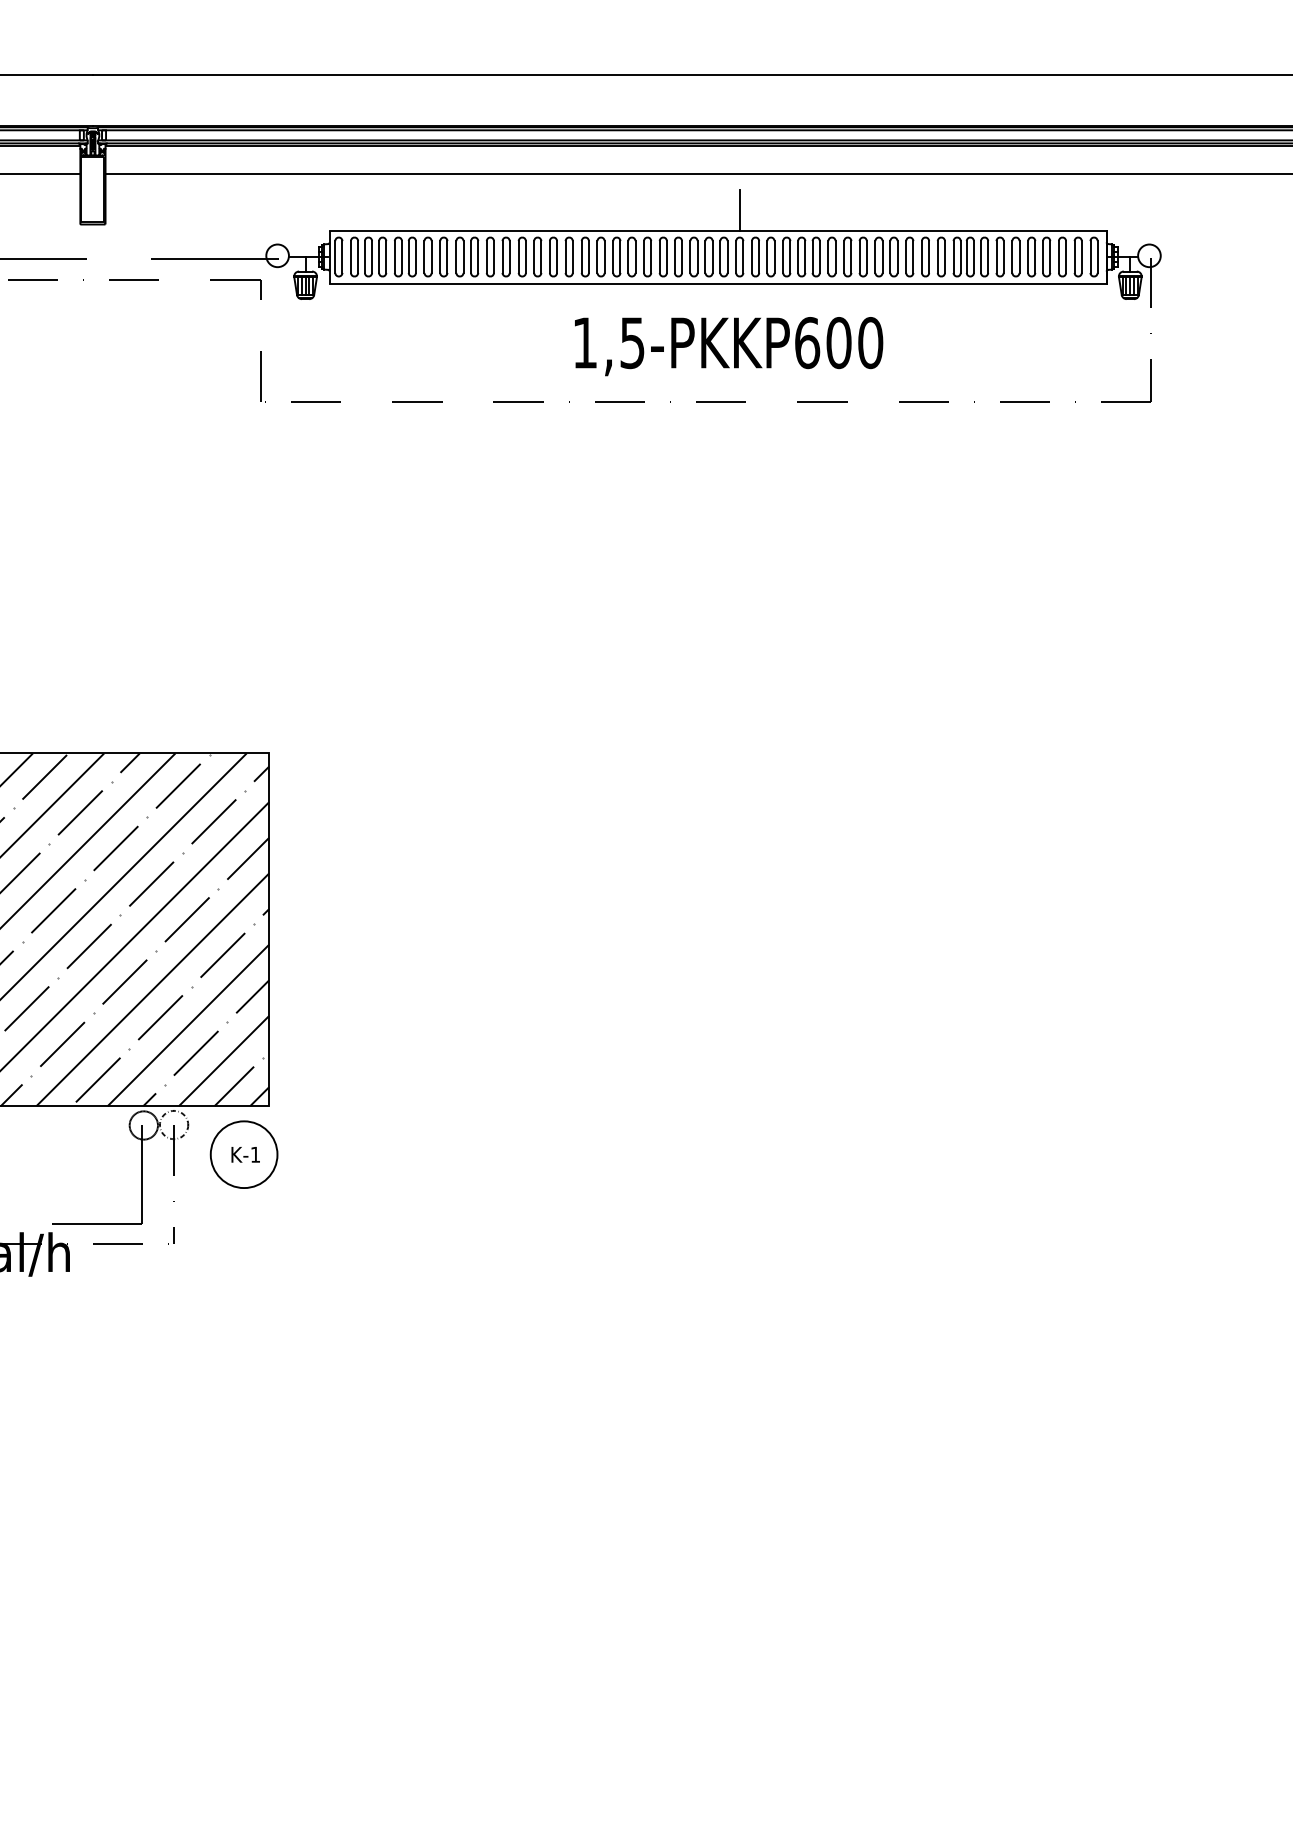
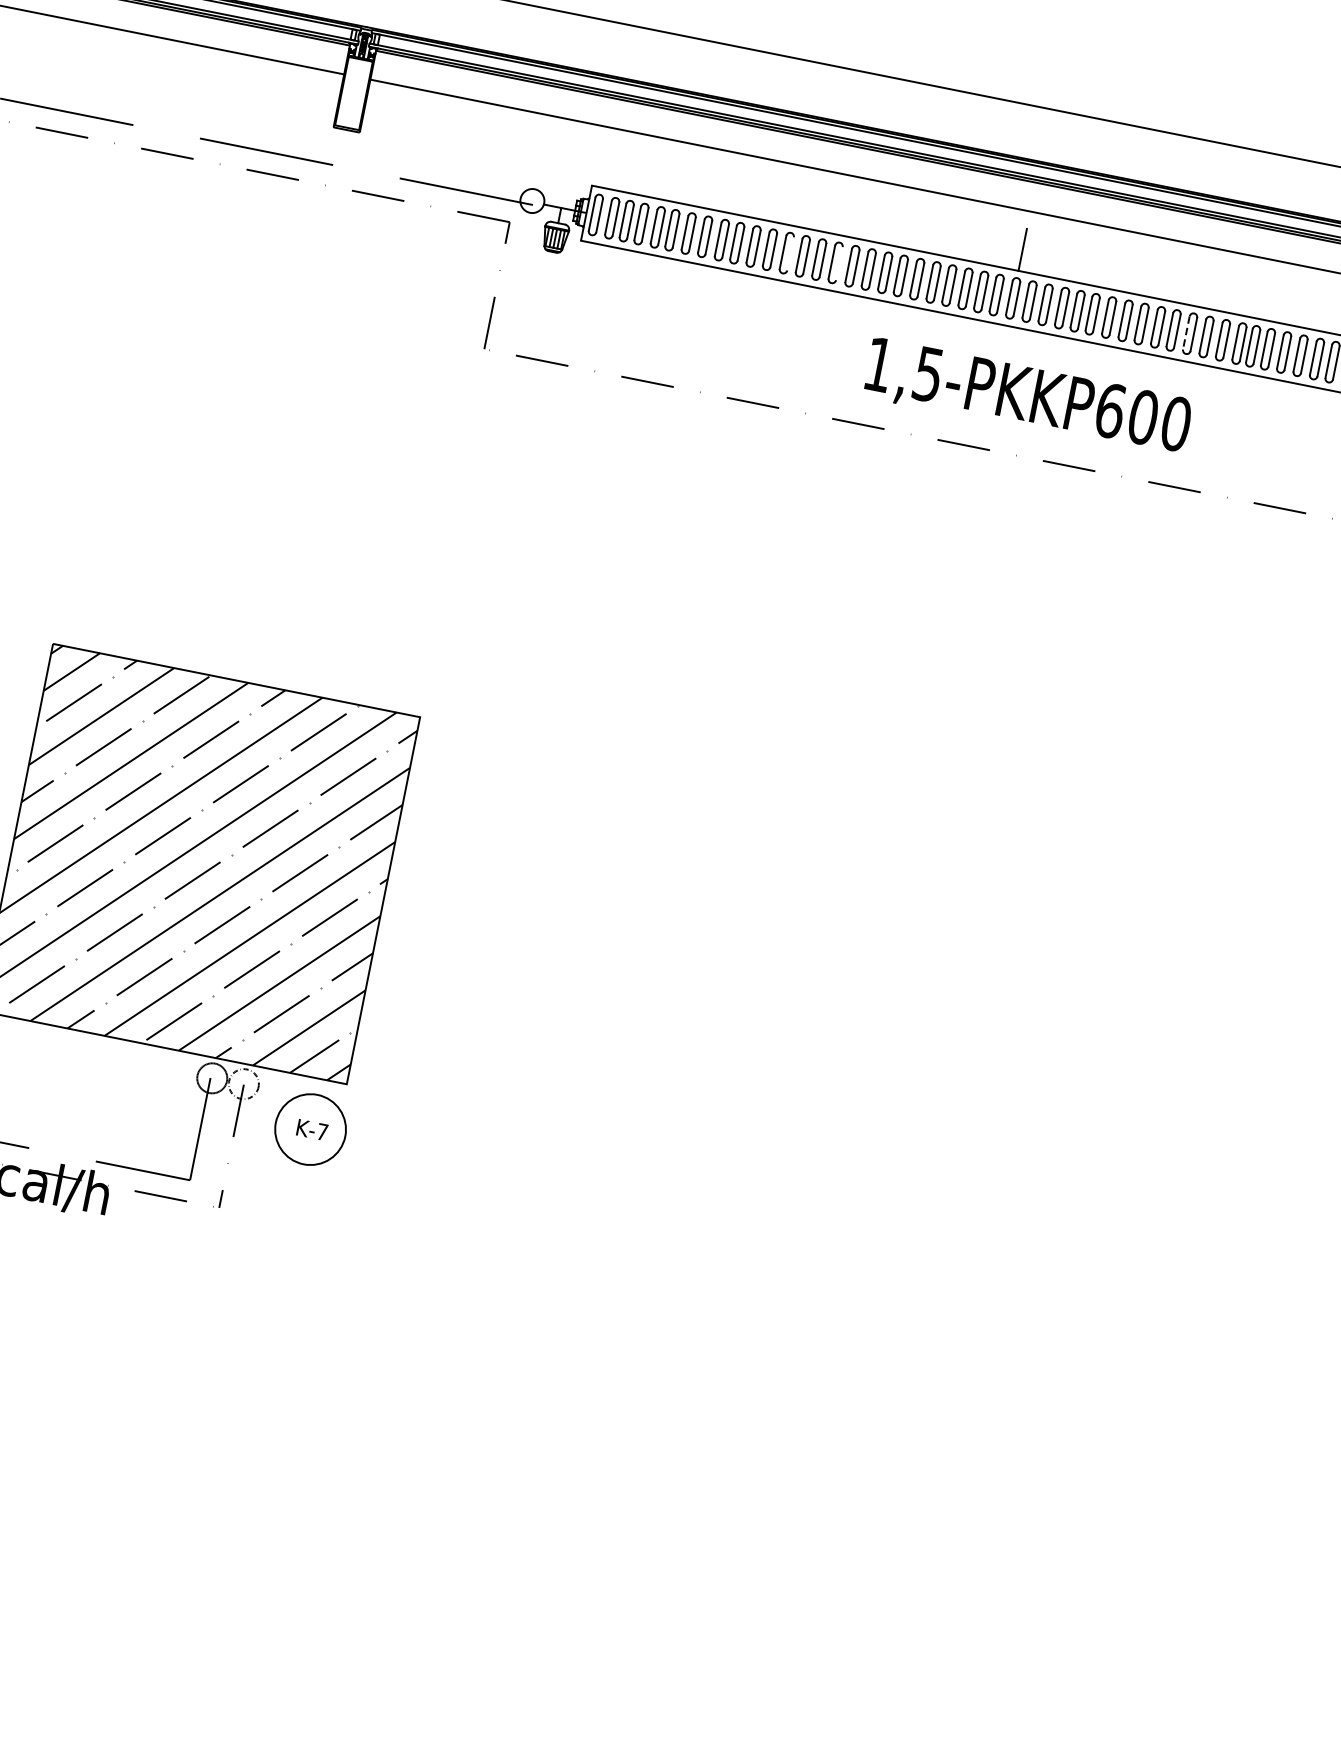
line: (525, 256) -> (790, 253), removed
line: (572, 256) -> (839, 263), removed
line: (906, 257) -> (1186, 333), solid -> dashed
text: (729, 346) -> (1028, 398), moved
text: (255, 1154) -> (322, 1131), K-1 -> K-7

